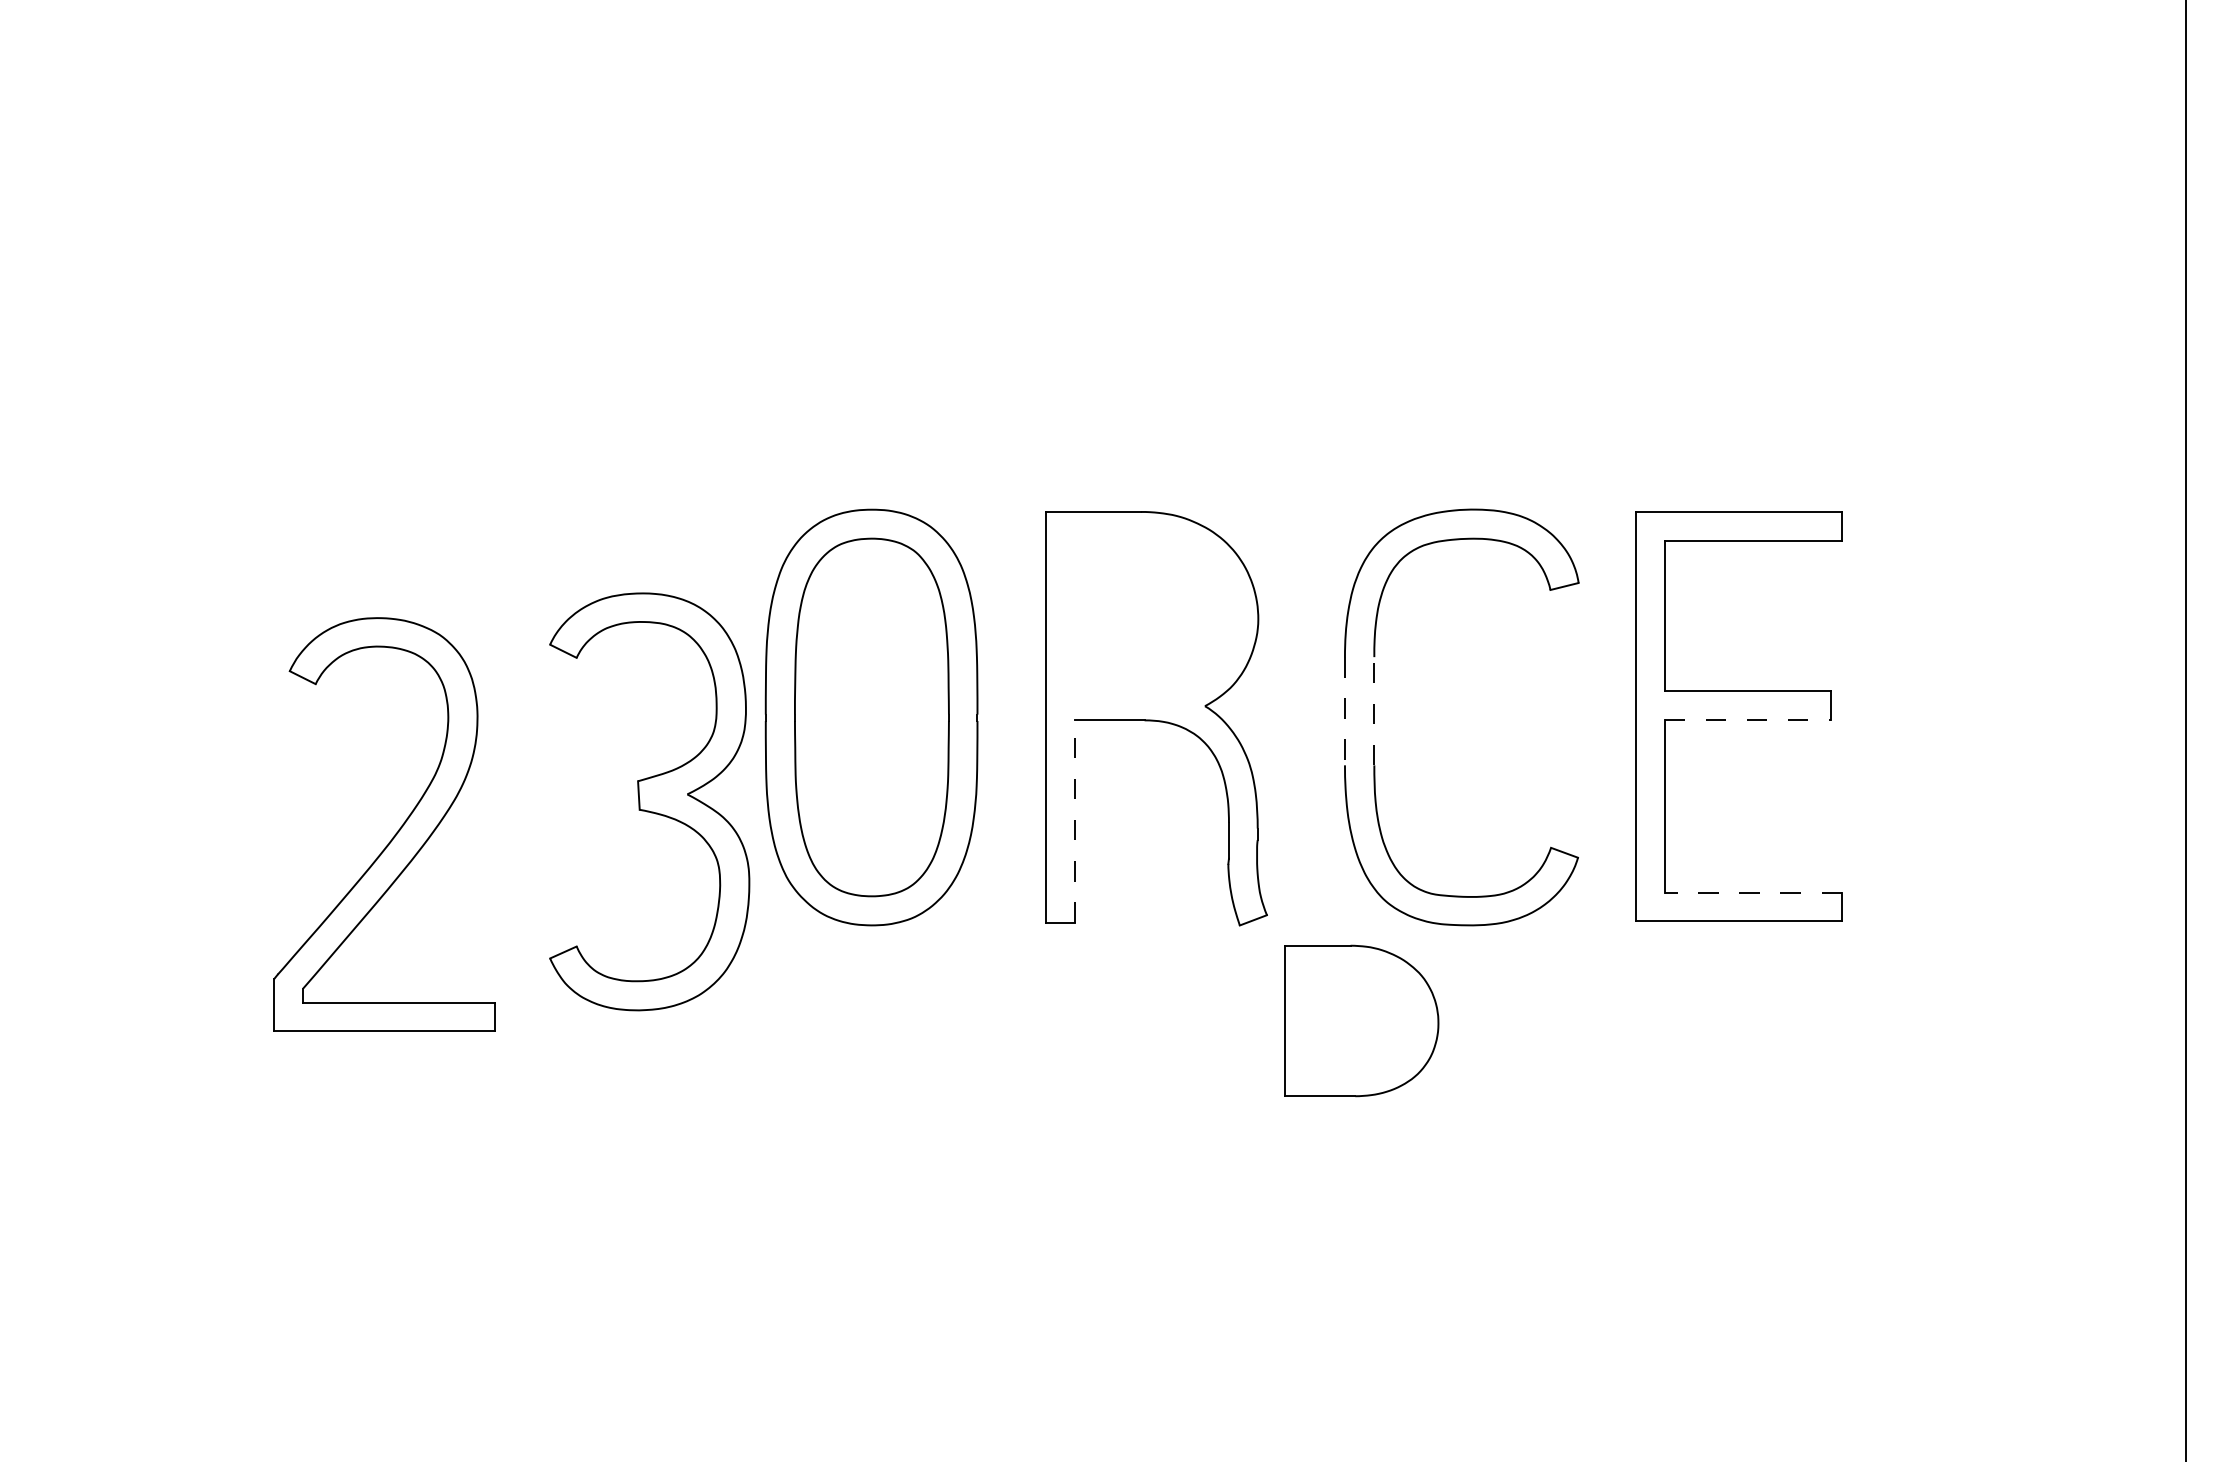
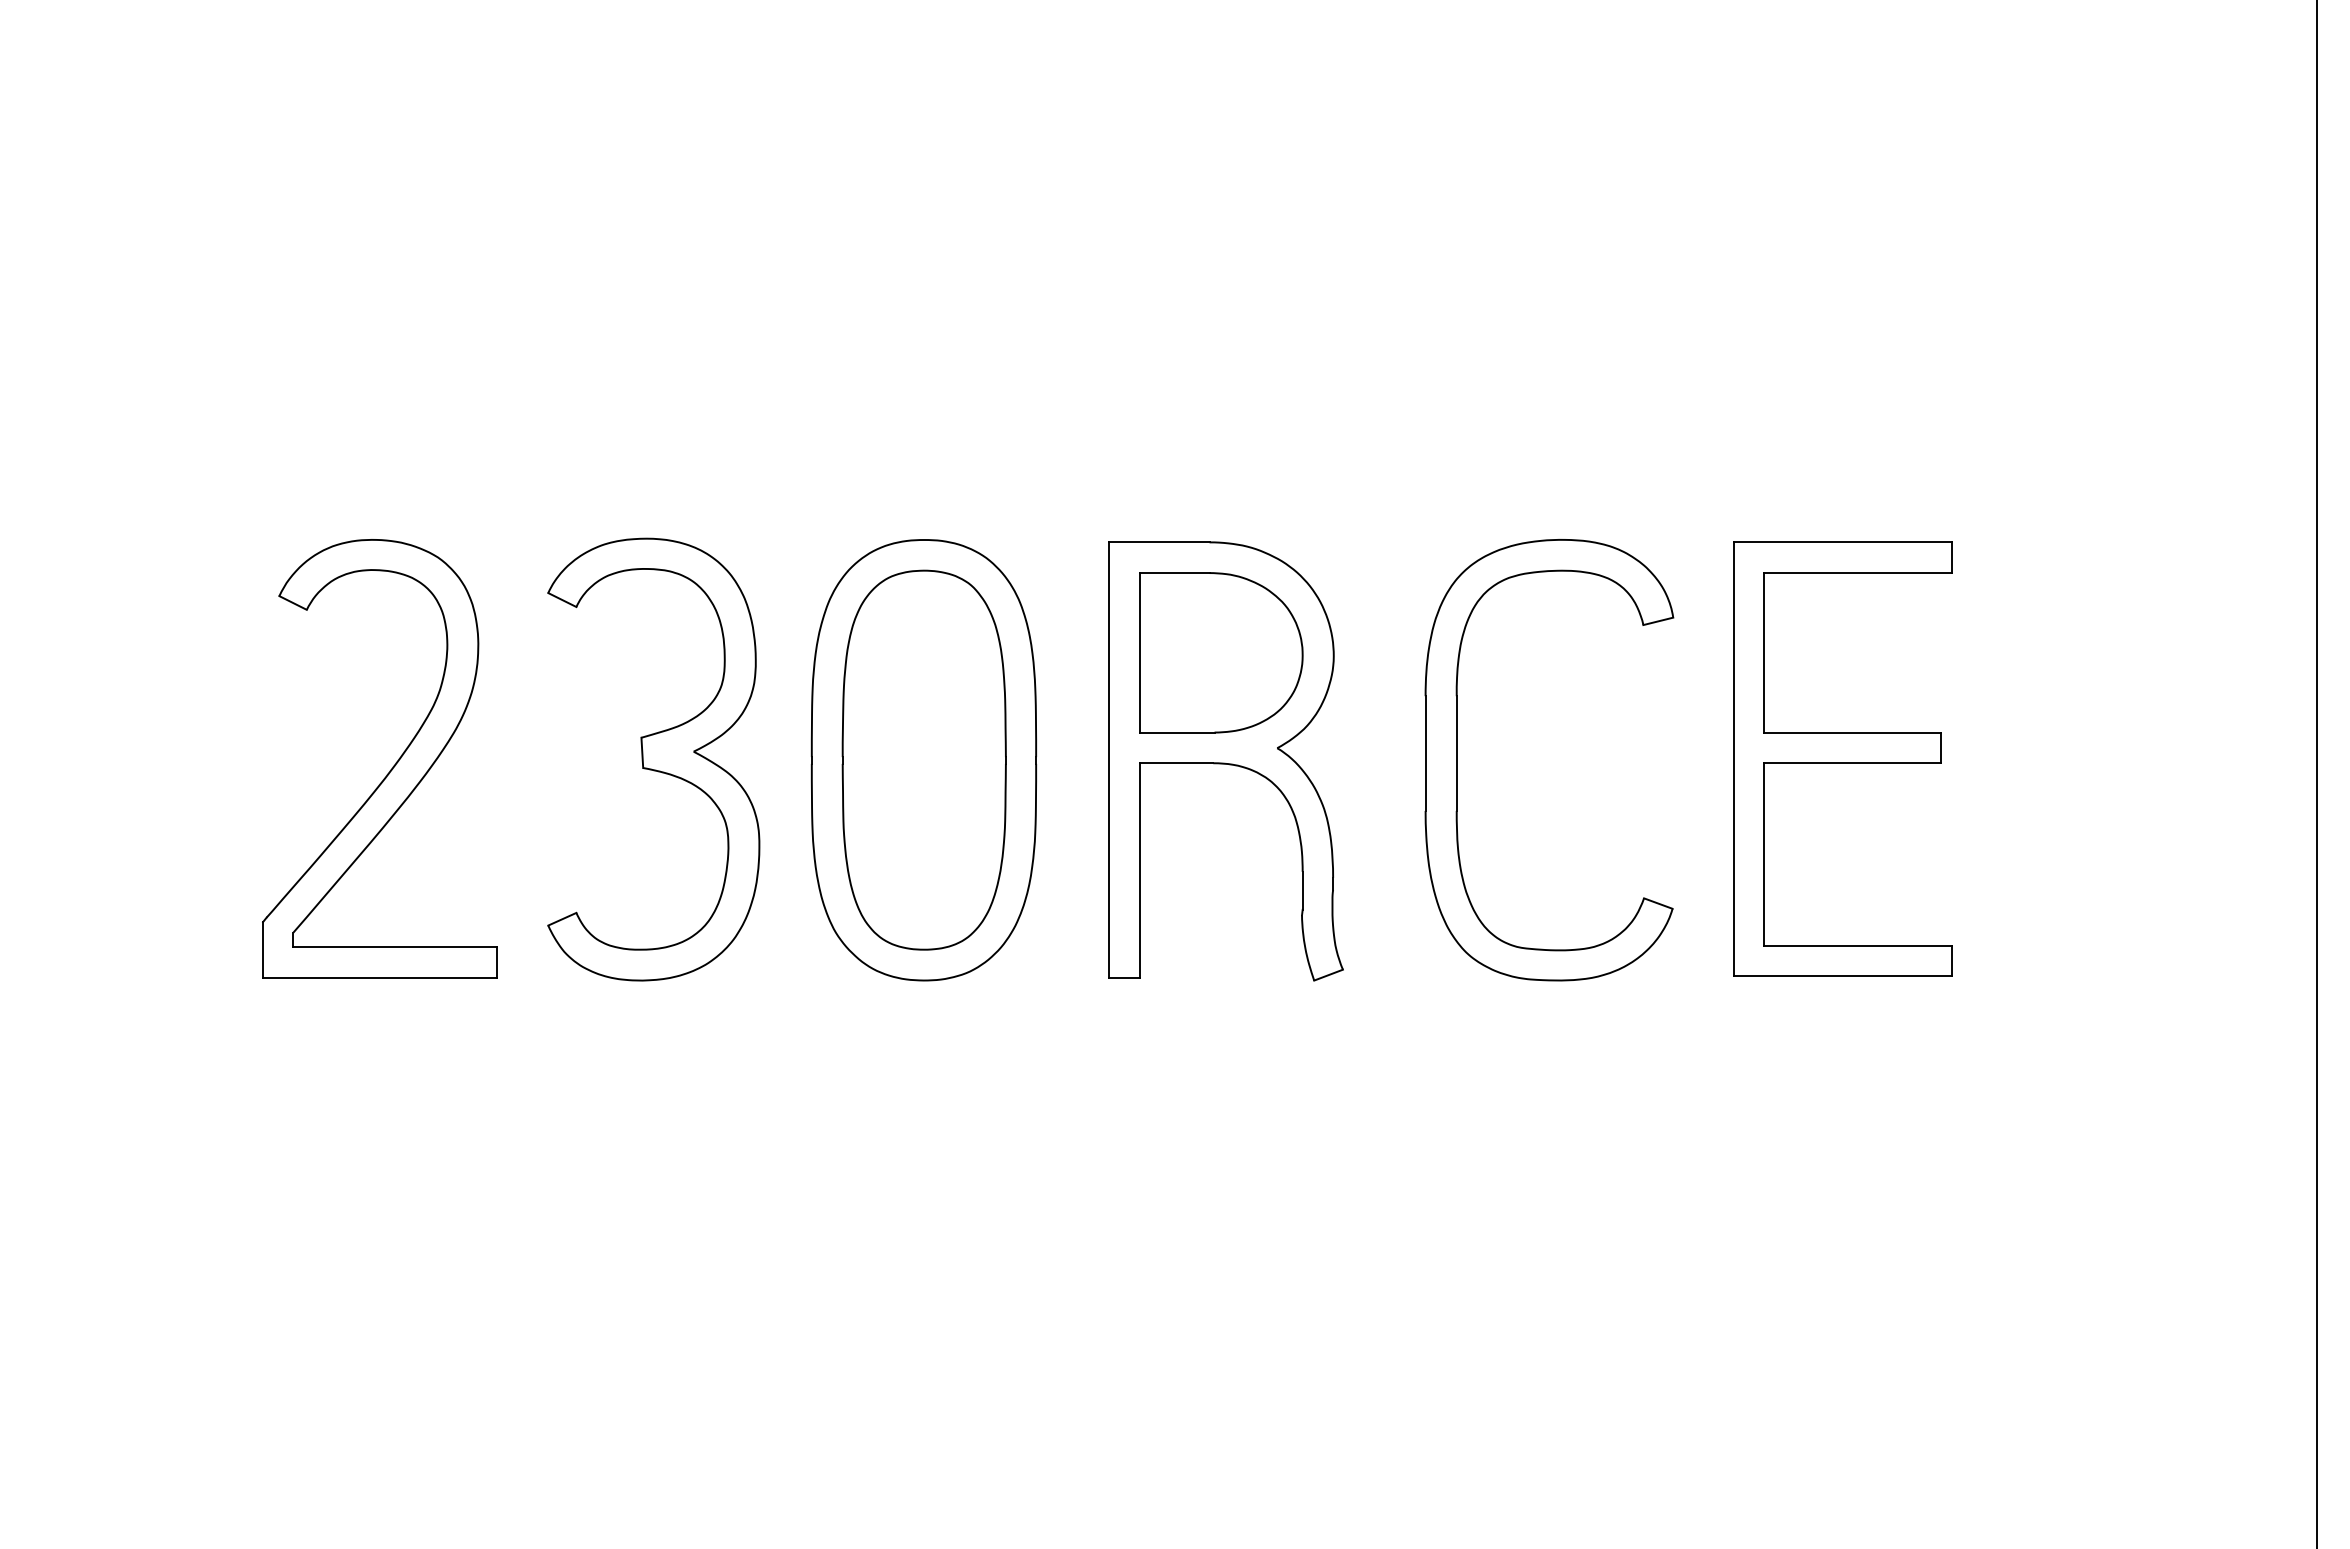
line: (1374, 711) -> (1456, 753), dashed -> solid
line: (1344, 712) -> (1425, 754), dashed -> solid
line: (1748, 719) -> (1853, 762), dashed -> solid
part: (649, 801) -> (653, 759), moved
line: (1075, 820) -> (1139, 869), dashed -> solid
part: (396, 831) -> (392, 766), moved
line: (1753, 893) -> (1858, 946), dashed -> solid
part: (1361, 1020) -> (1221, 652), moved

